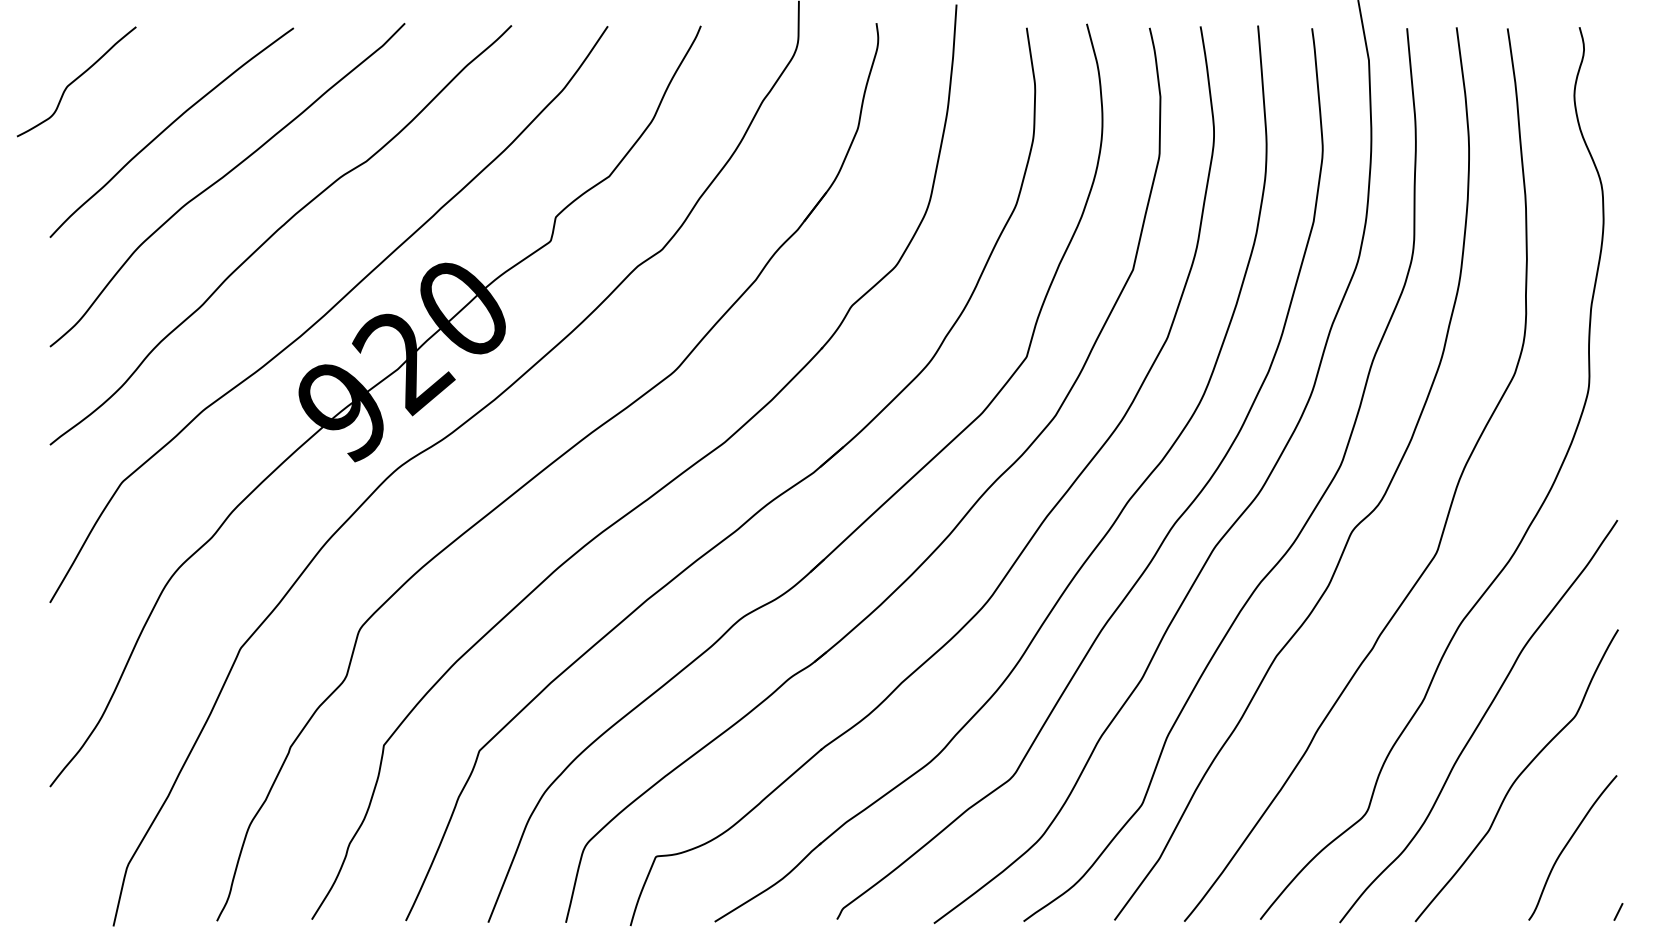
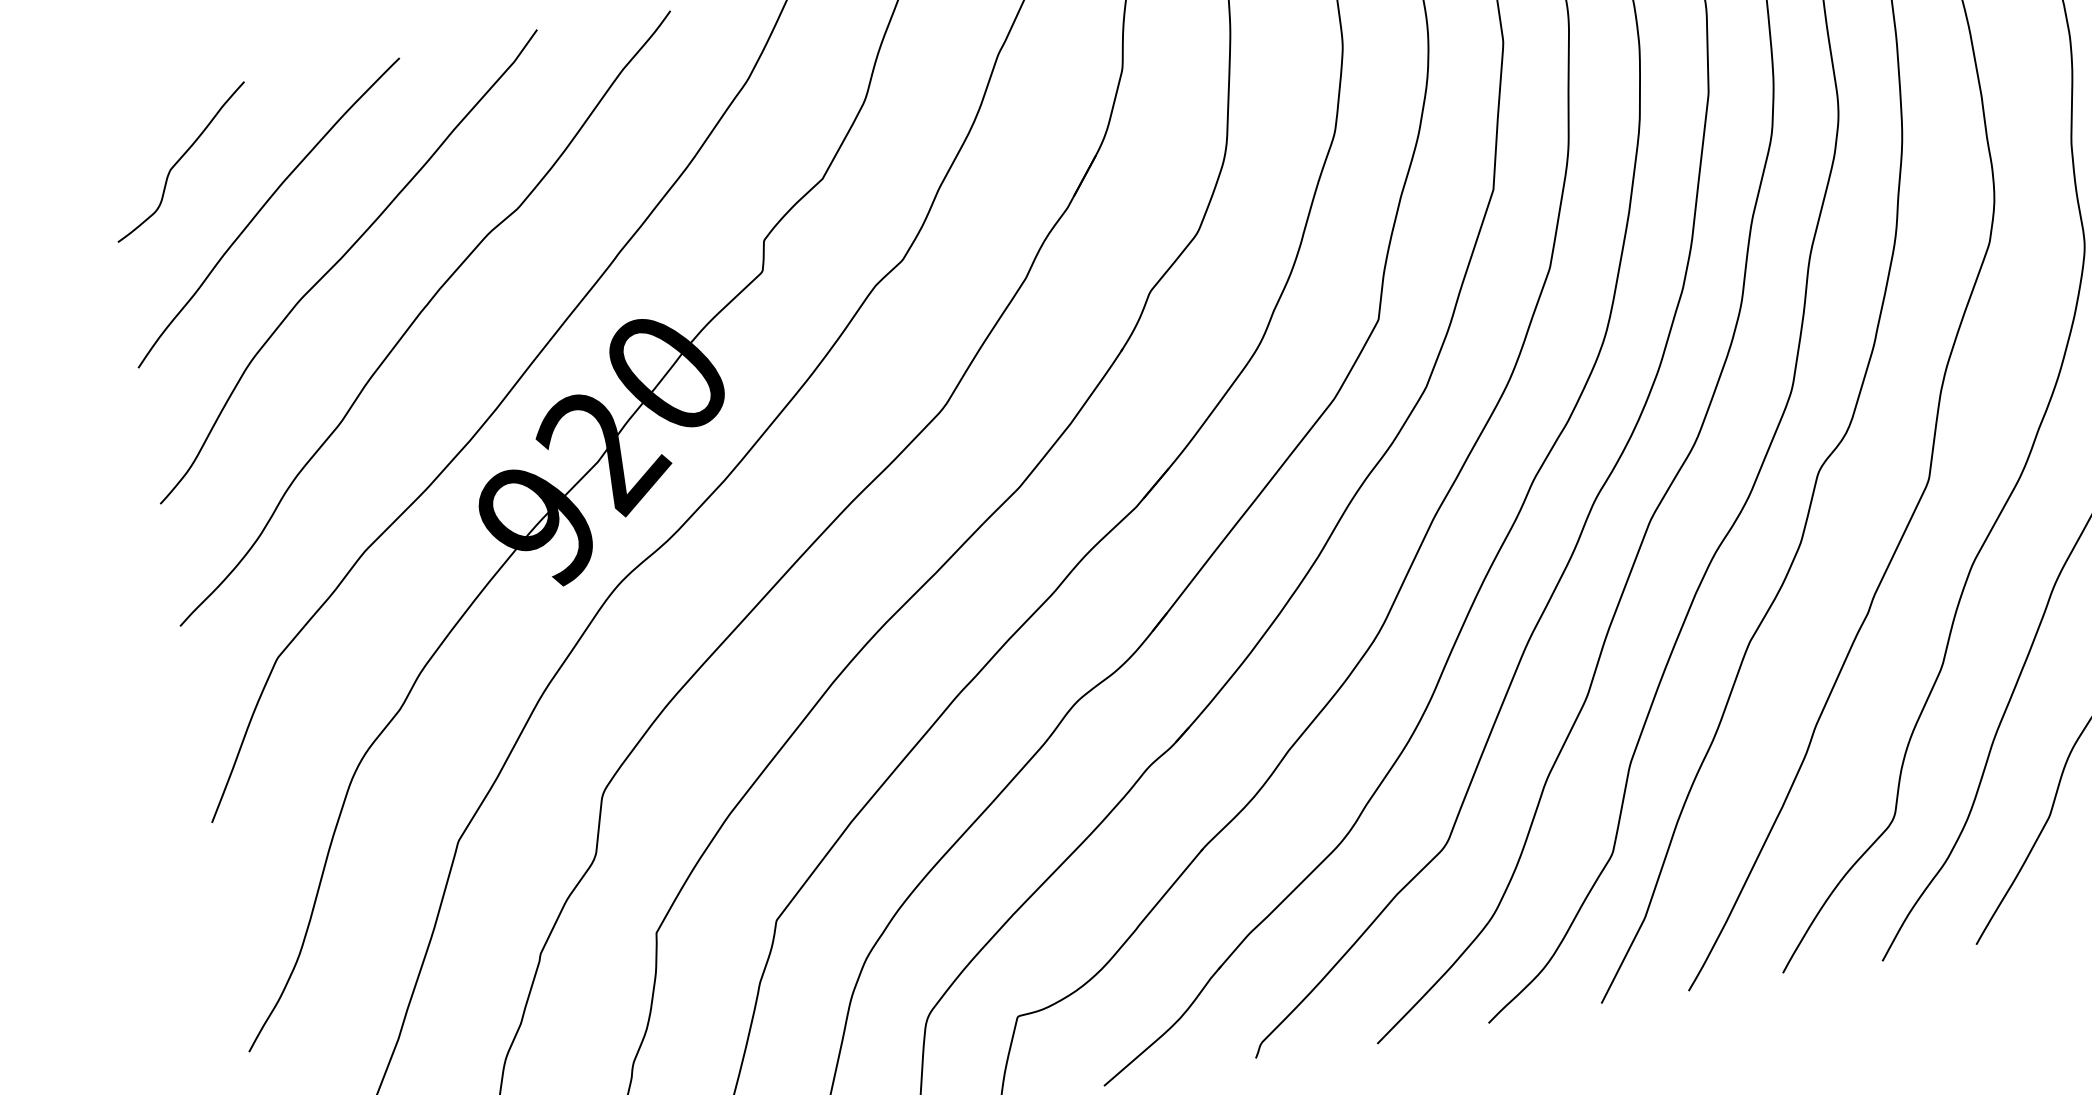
curve: (76, 80) -> (180, 160), moved

